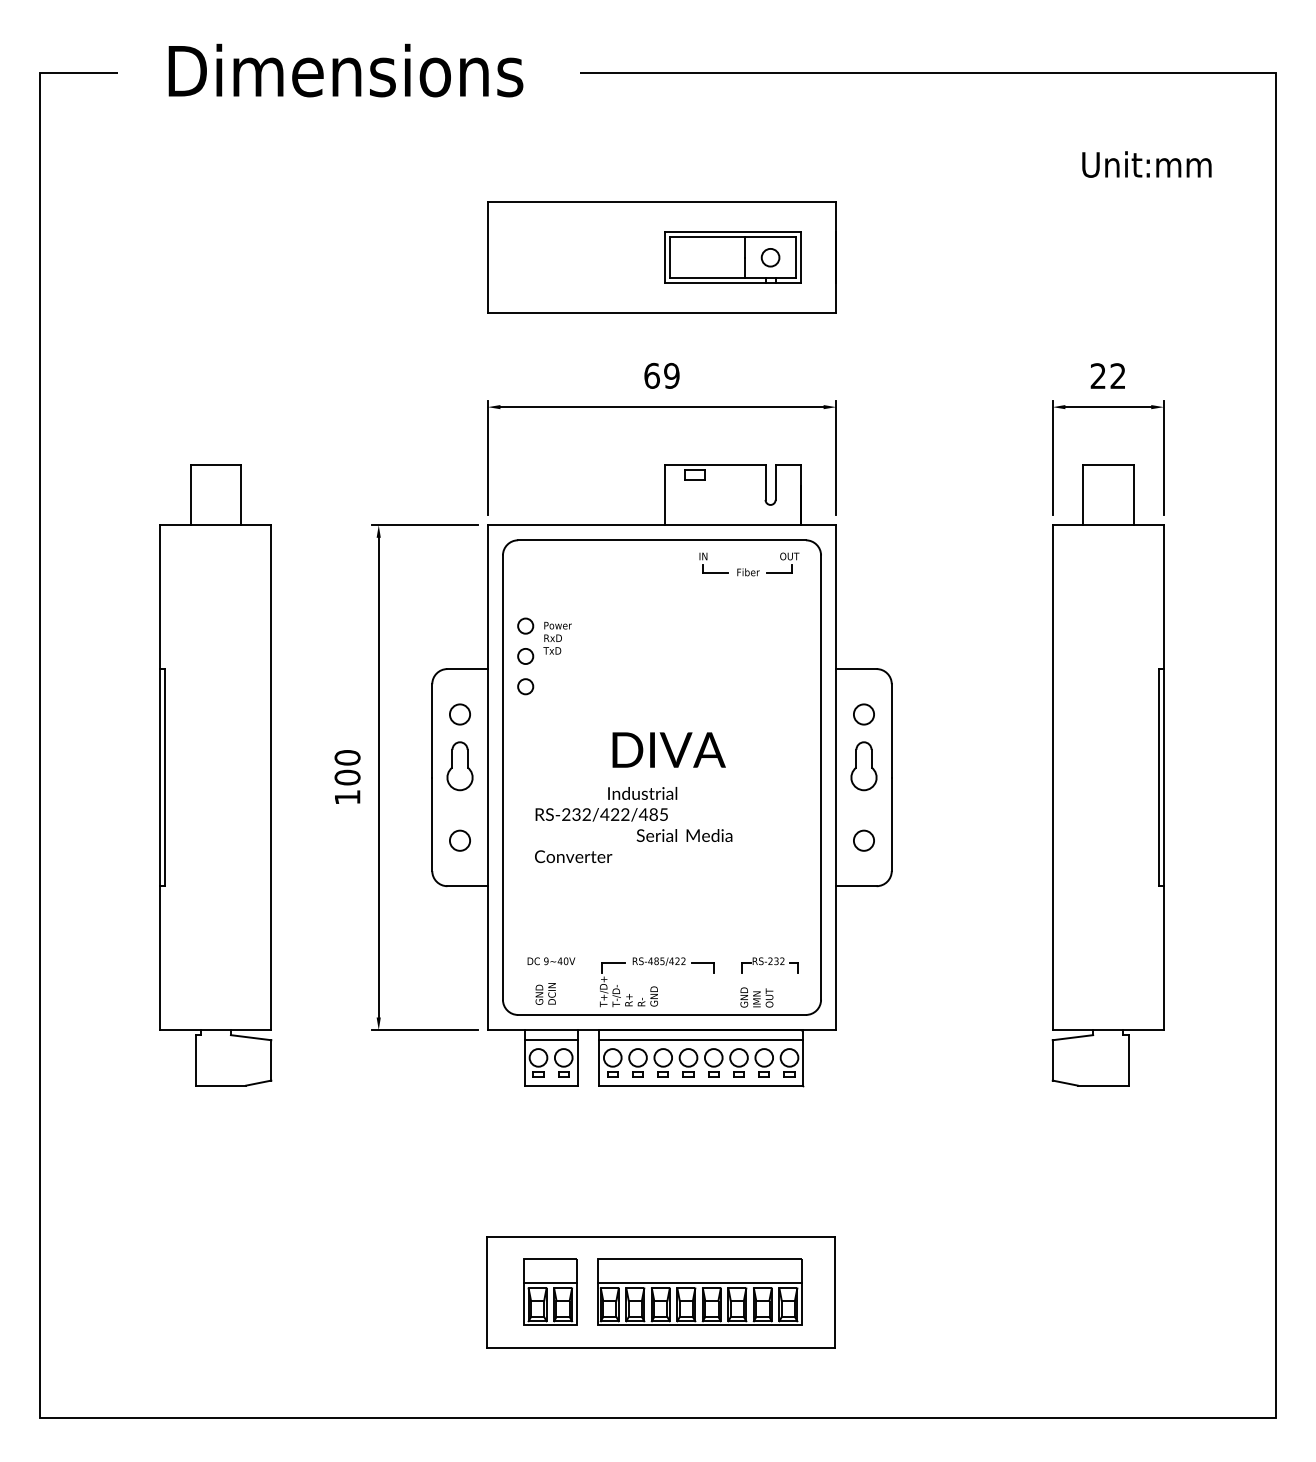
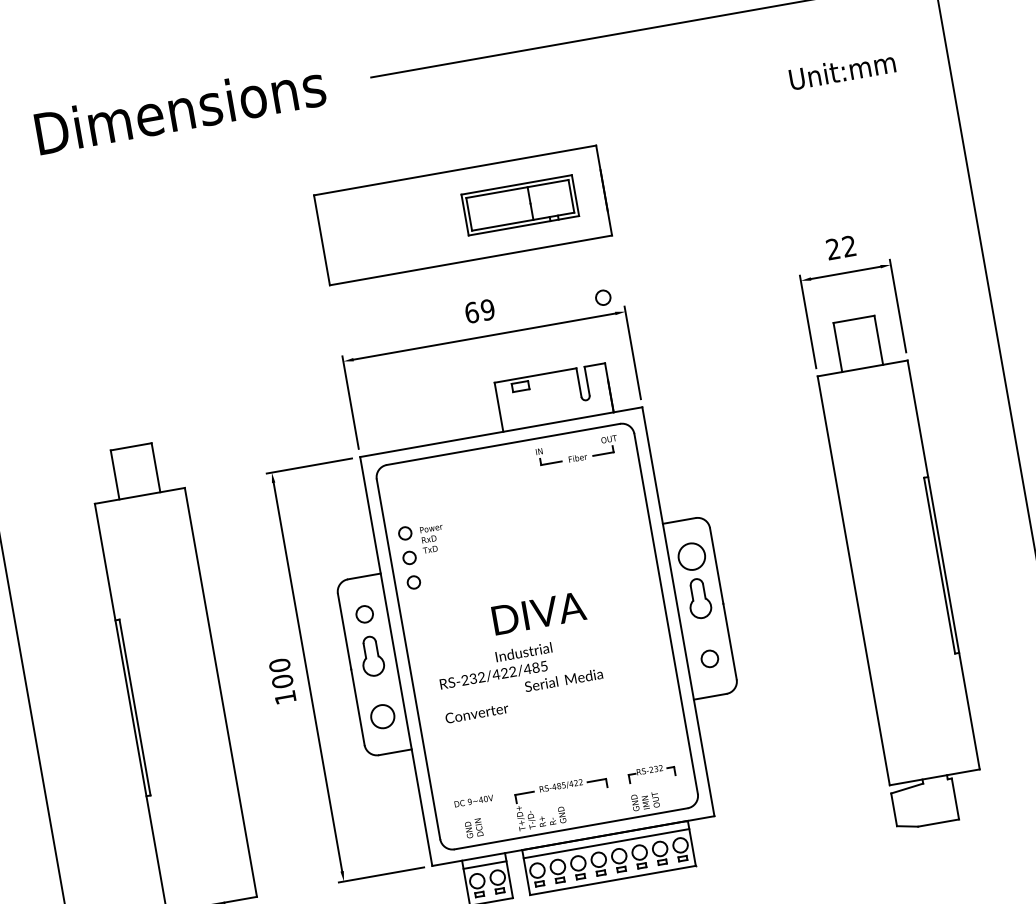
circle: (770, 257) -> (603, 297), moved
circle: (863, 714) -> (691, 556), size x1.6
circle: (459, 840) -> (382, 716), size x1.4

